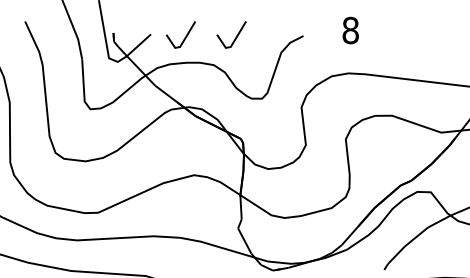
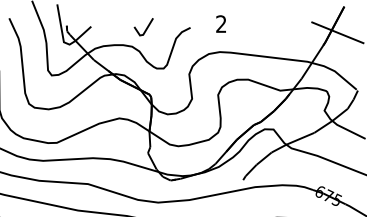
text: (350, 31) -> (221, 24), 8 -> 2
line: (183, 38) -> (112, 29), removed

